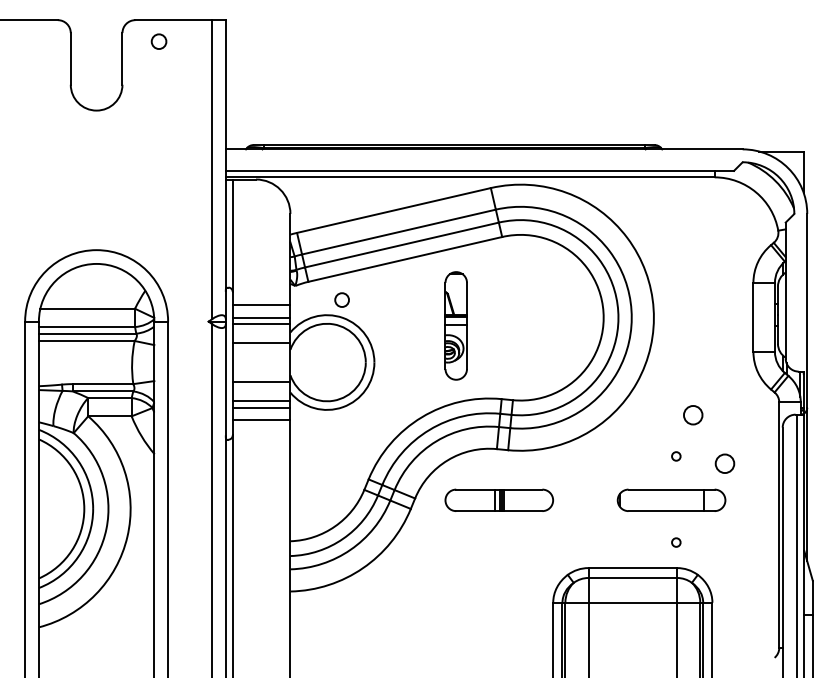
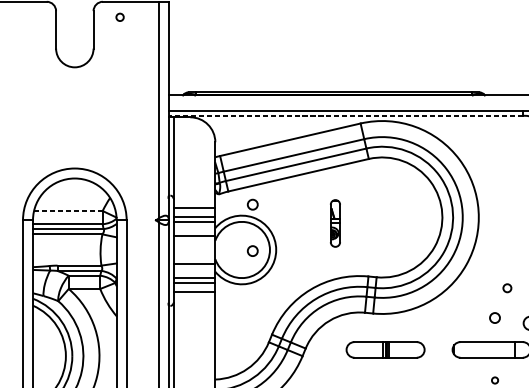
circle: (158, 41) -> (119, 17), size x0.7
line: (469, 177) -> (345, 115), solid -> dashed
line: (88, 308) -> (68, 210), solid -> dashed
part: (455, 325) -> (334, 223), size x0.6
circle: (341, 363) -> (252, 250), added
circle: (693, 415) -> (507, 288), size x0.6
circle: (676, 456) -> (495, 318), size x1.6
part: (498, 499) -> (385, 349), moved

